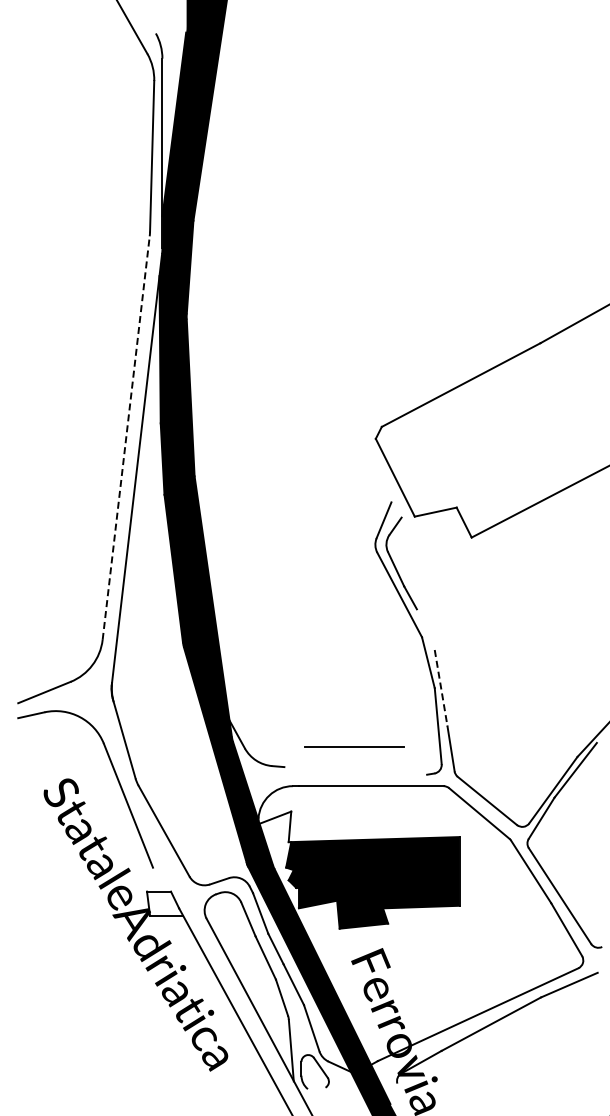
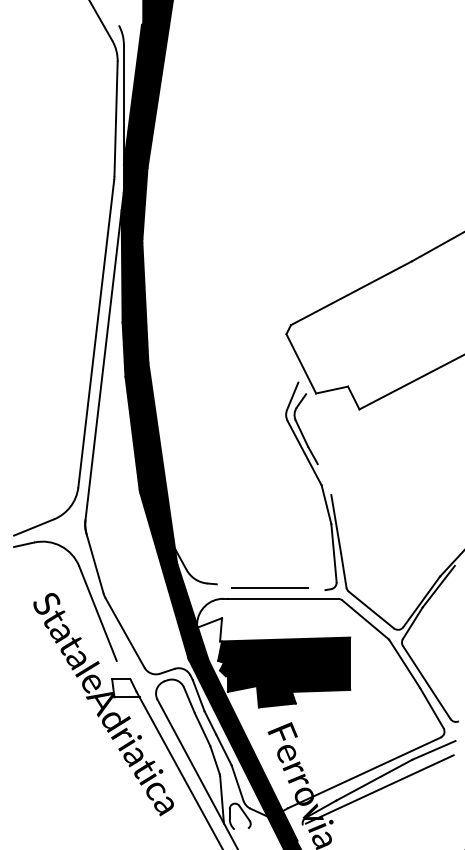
line: (126, 437) -> (96, 333), dashed -> solid
line: (441, 688) -> (336, 524), dashed -> solid
line: (354, 746) -> (270, 587), moved
line: (498, 1036) -> (379, 789), added

